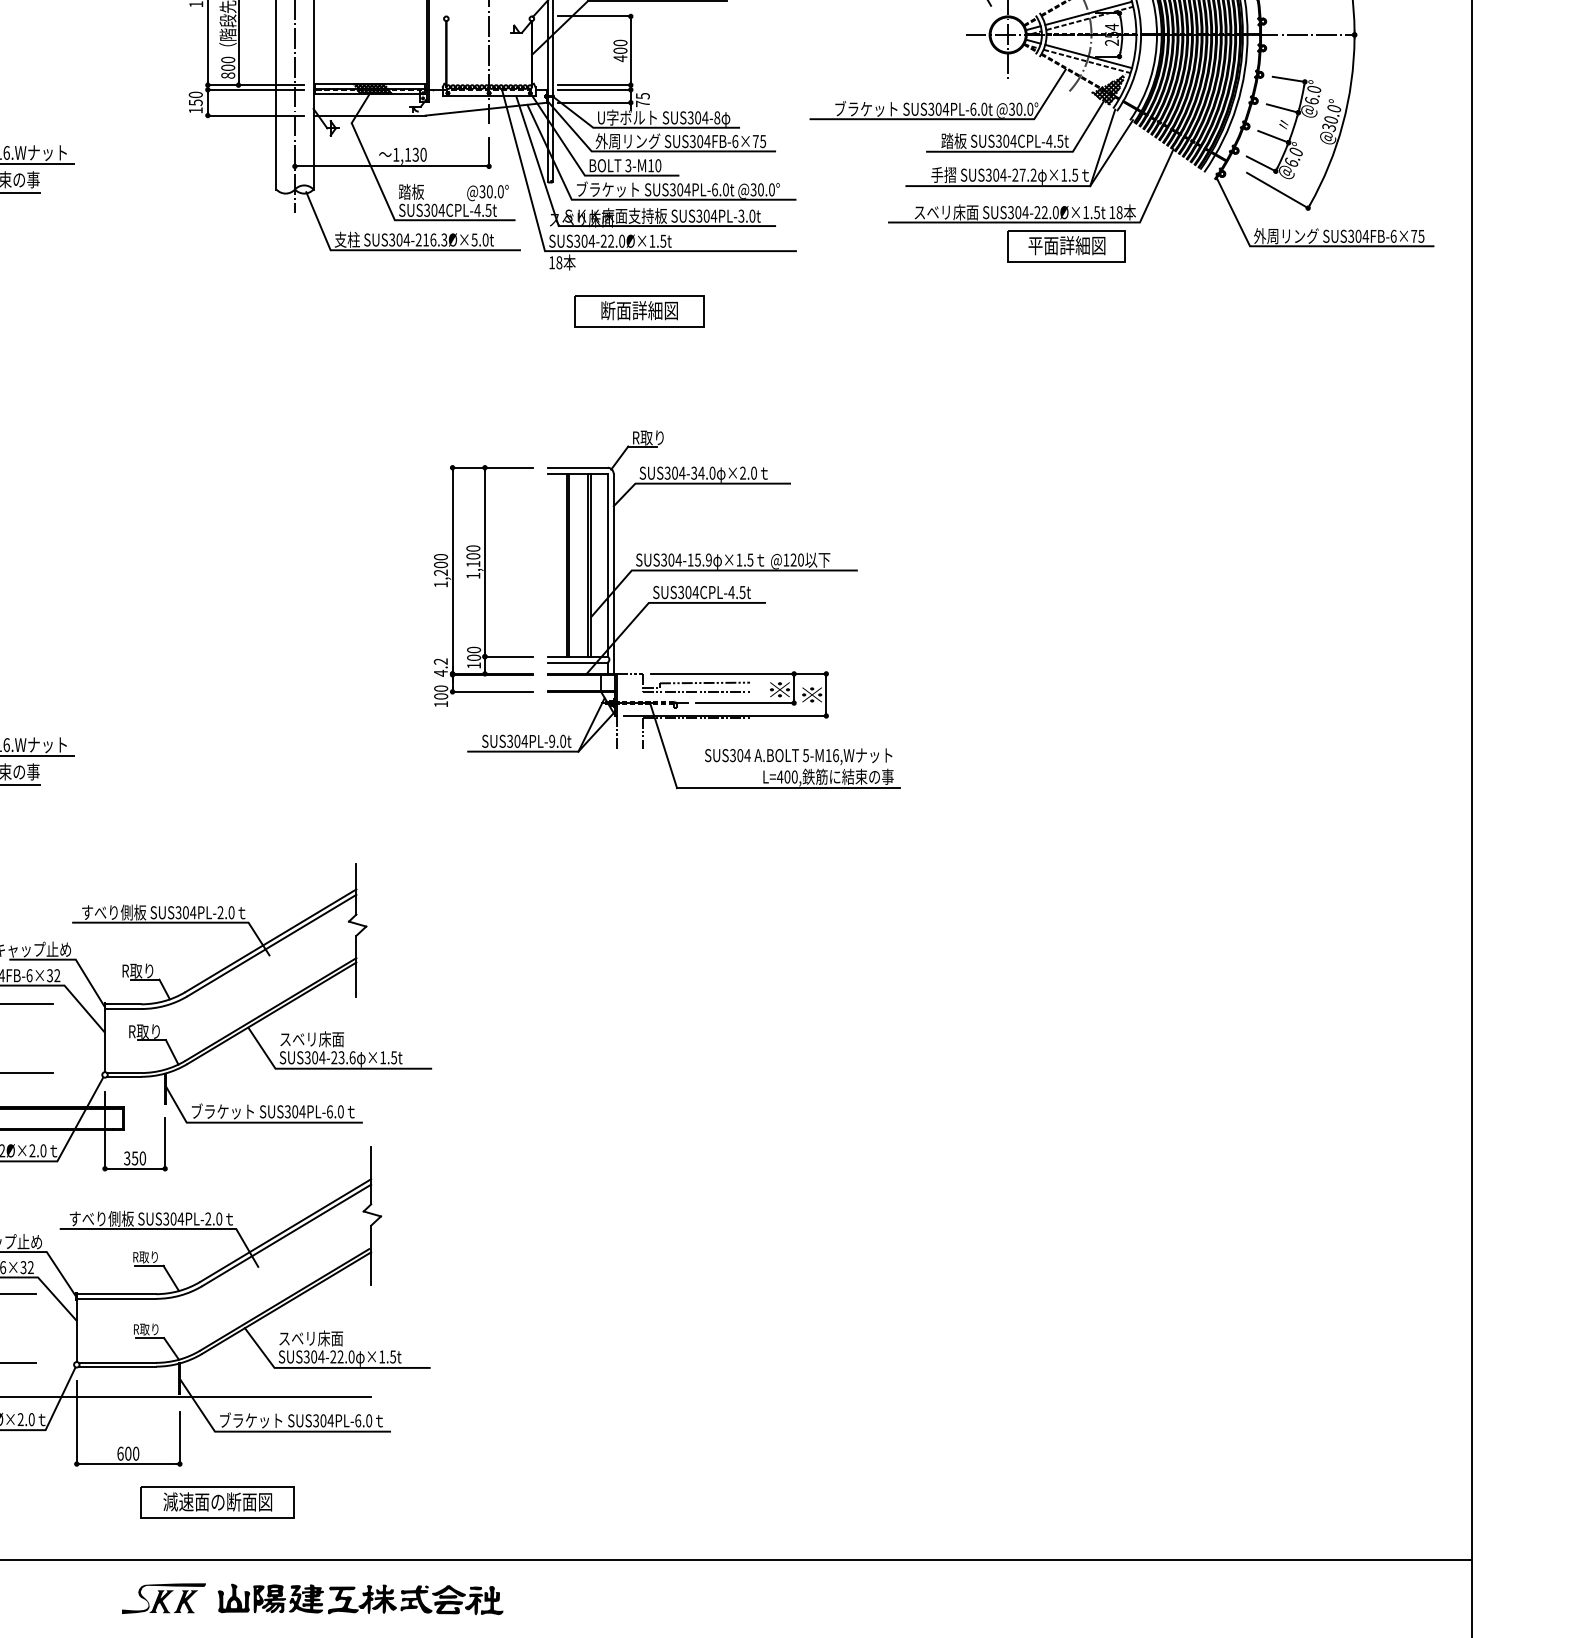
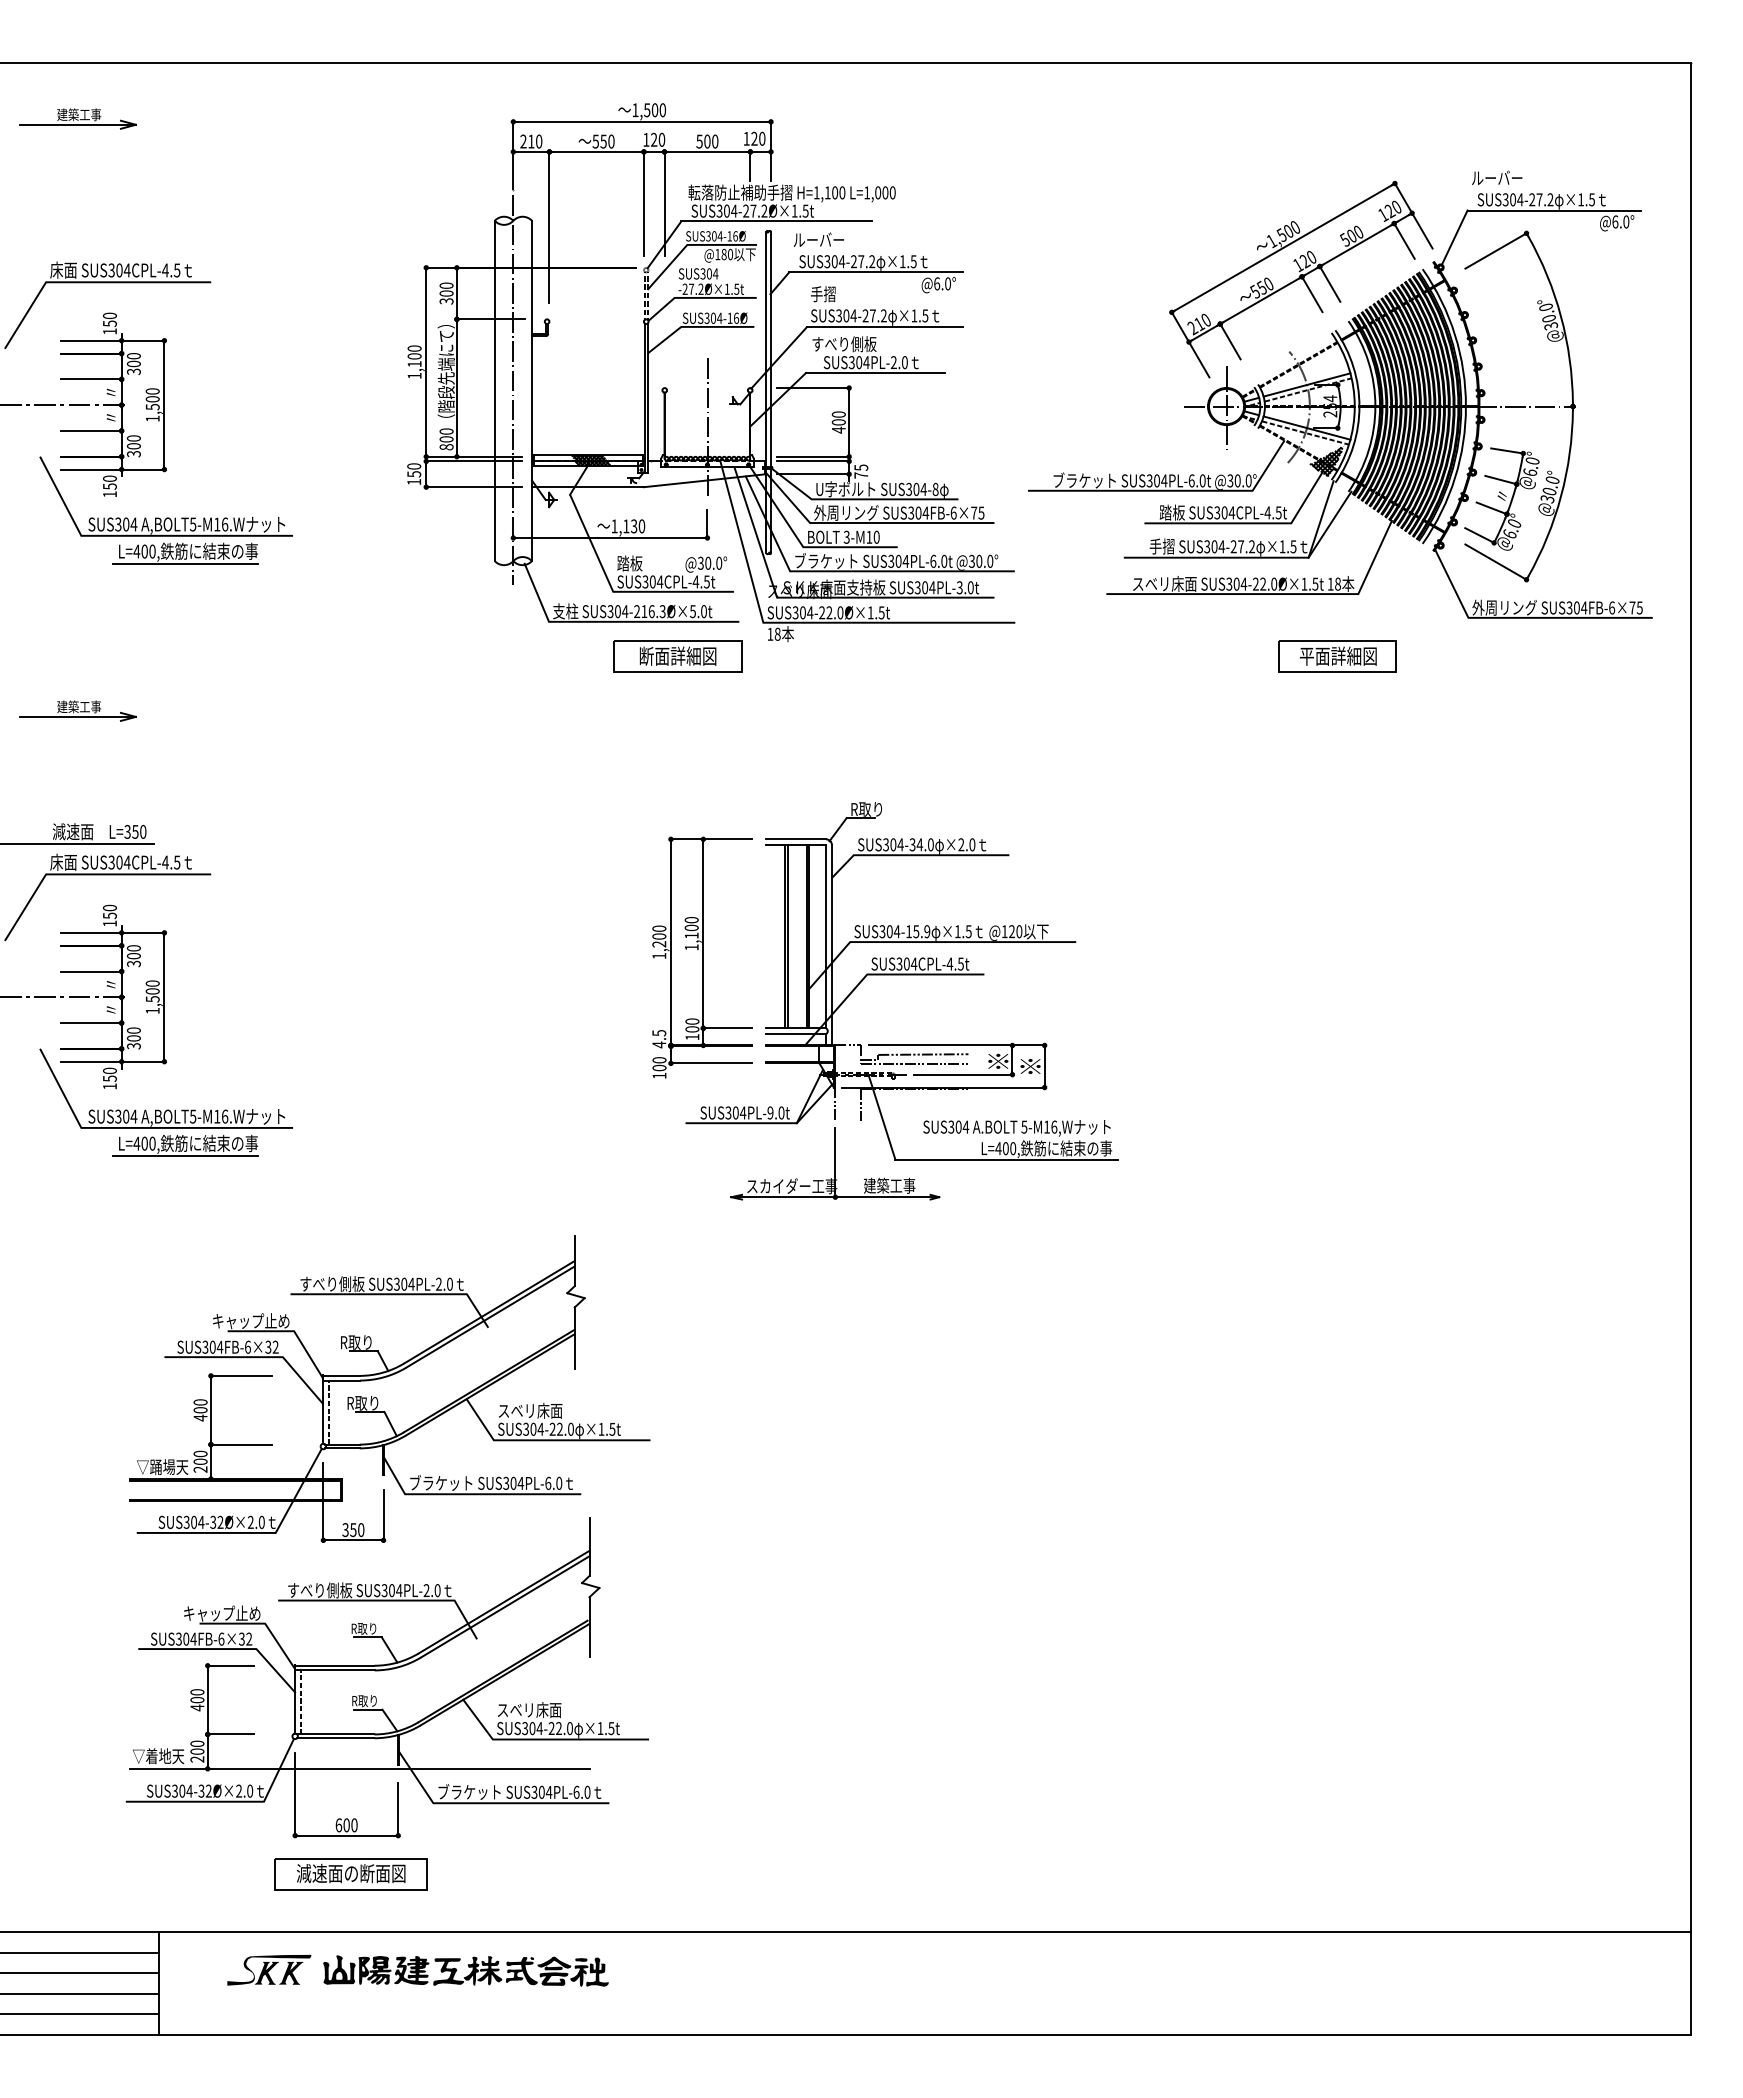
part: (1066, 245) -> (1337, 656), moved
part: (639, 310) -> (677, 656), moved
text: (441, 661) -> (659, 1033), 4.2 -> 4.5
part: (617, 791) -> (835, 1163), added
line: (110, 1040) -> (328, 1412), added
text: (347, 1056) -> (565, 1428), SUS304-23.6 -> SUS304-22.0
line: (82, 1330) -> (300, 1702), added
part: (217, 1502) -> (350, 1874), moved
part: (312, 1598) -> (417, 1970), moved

